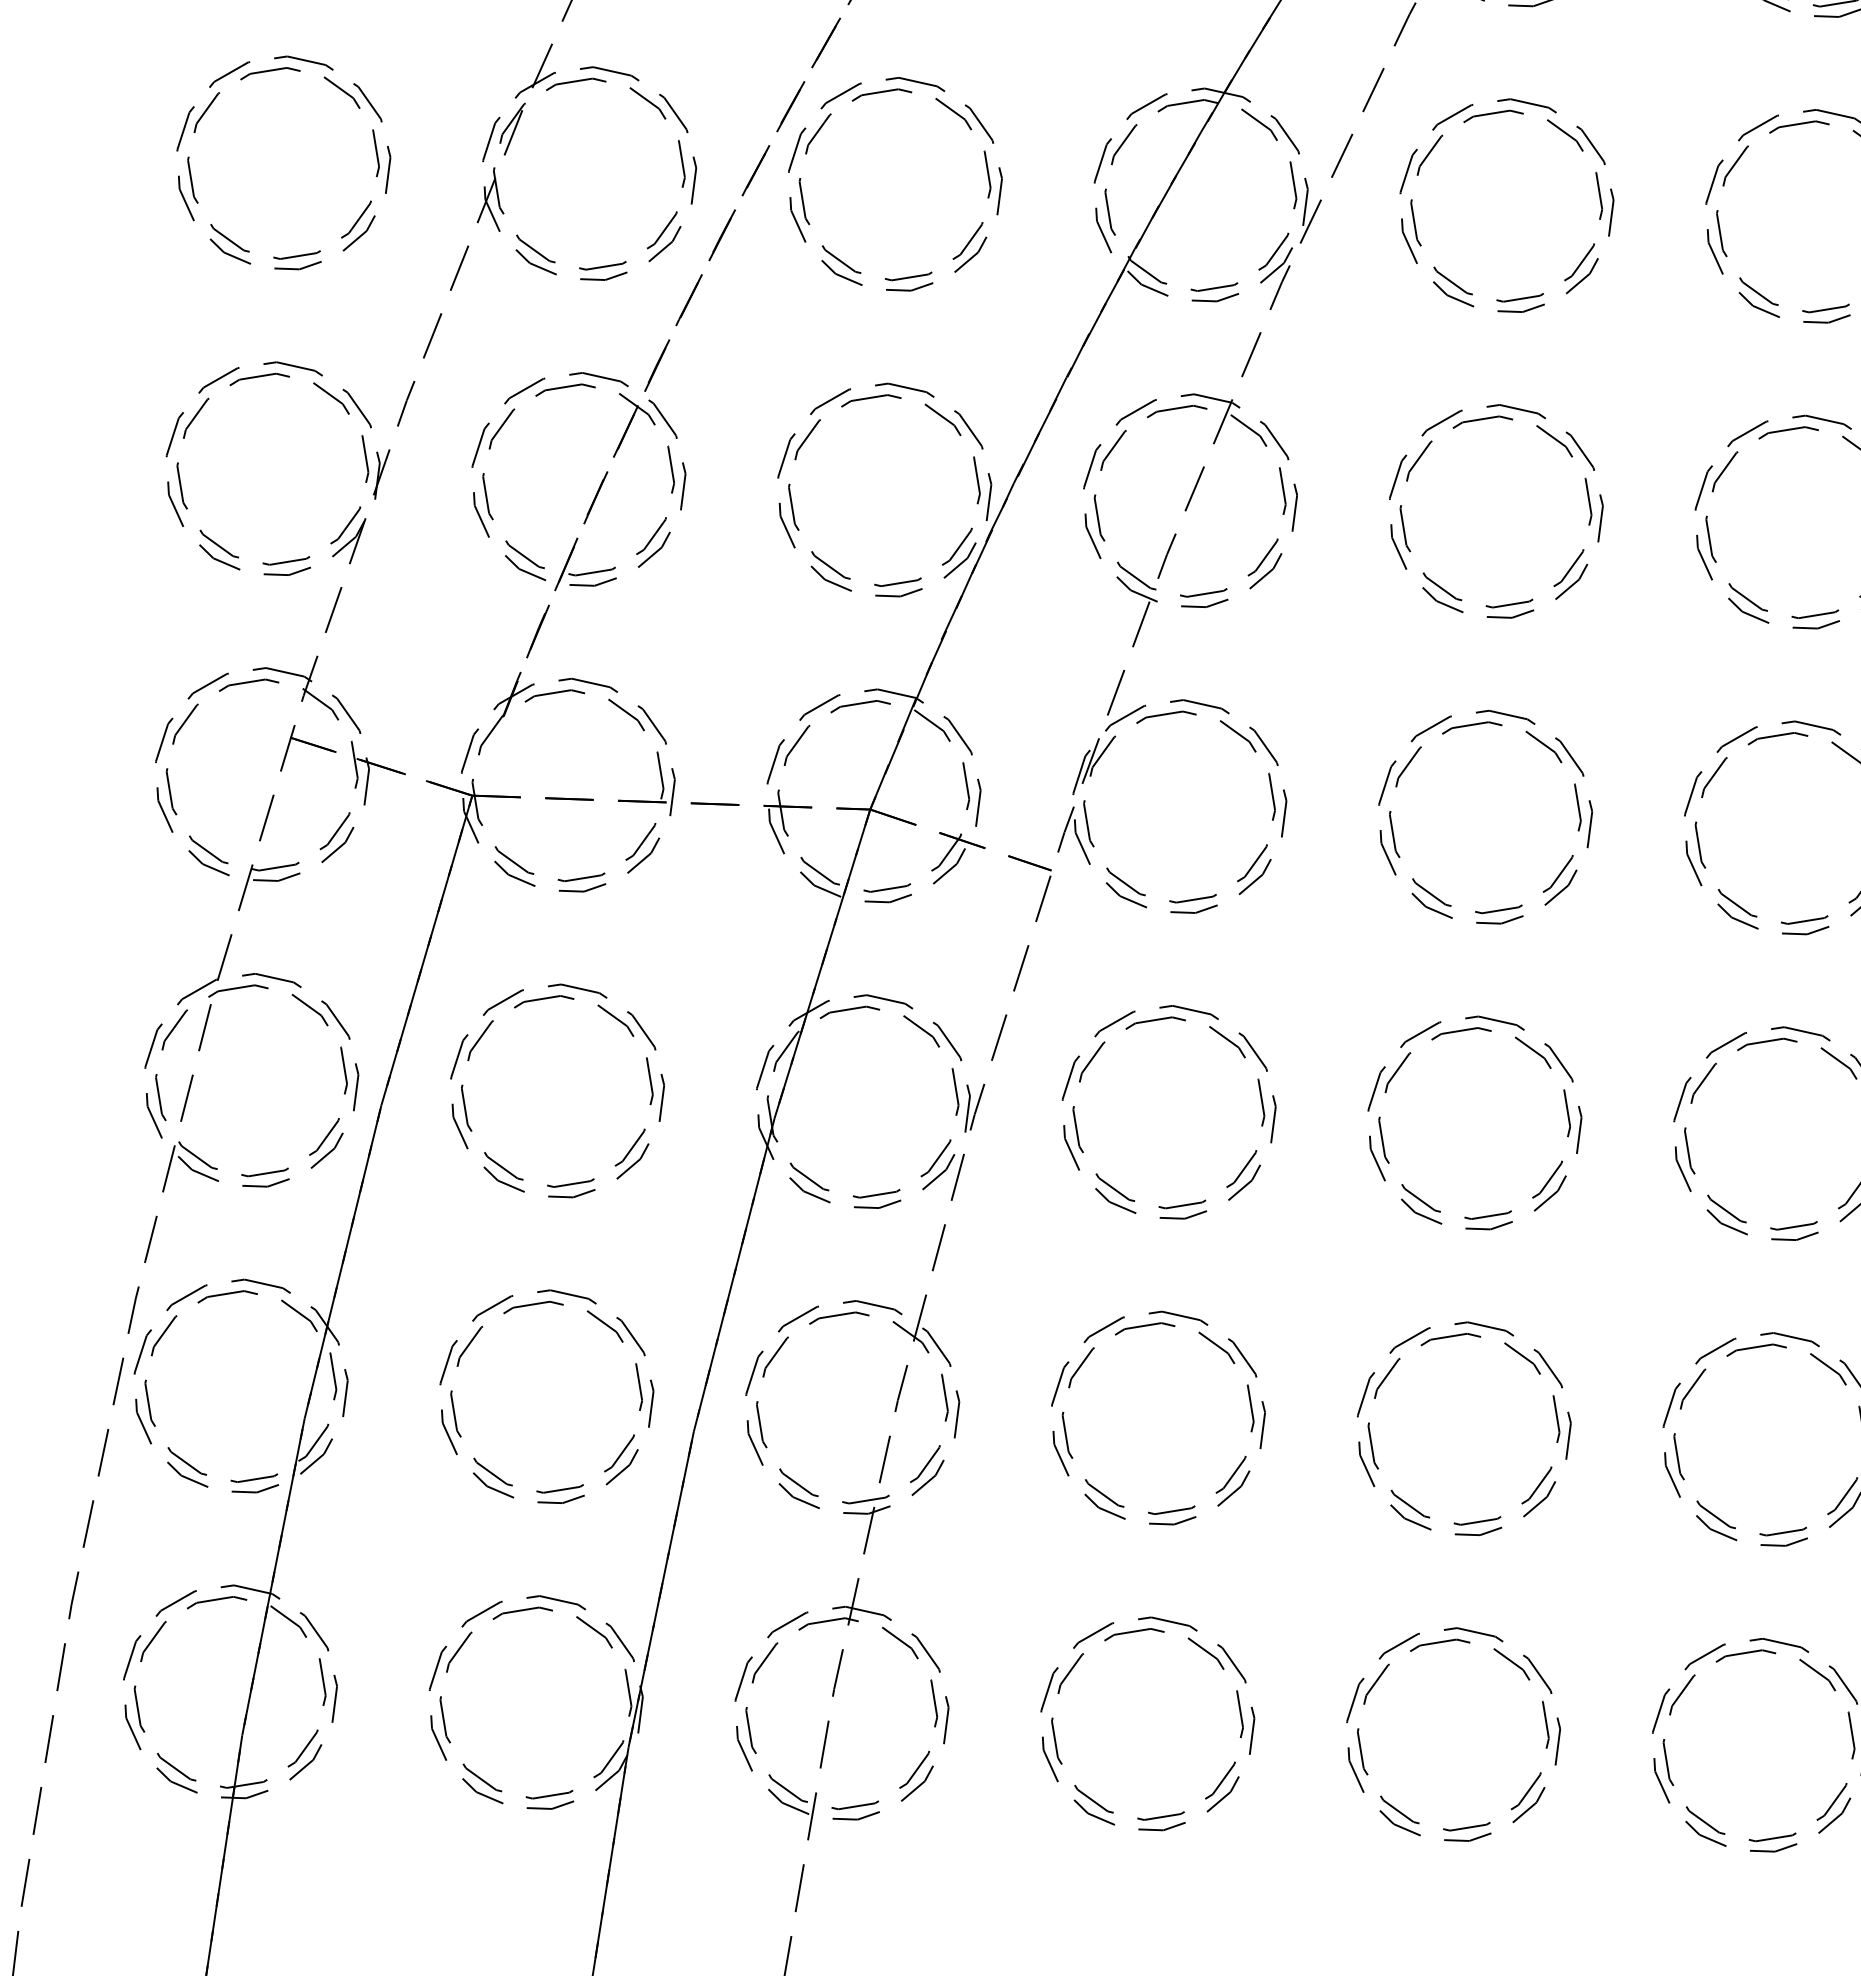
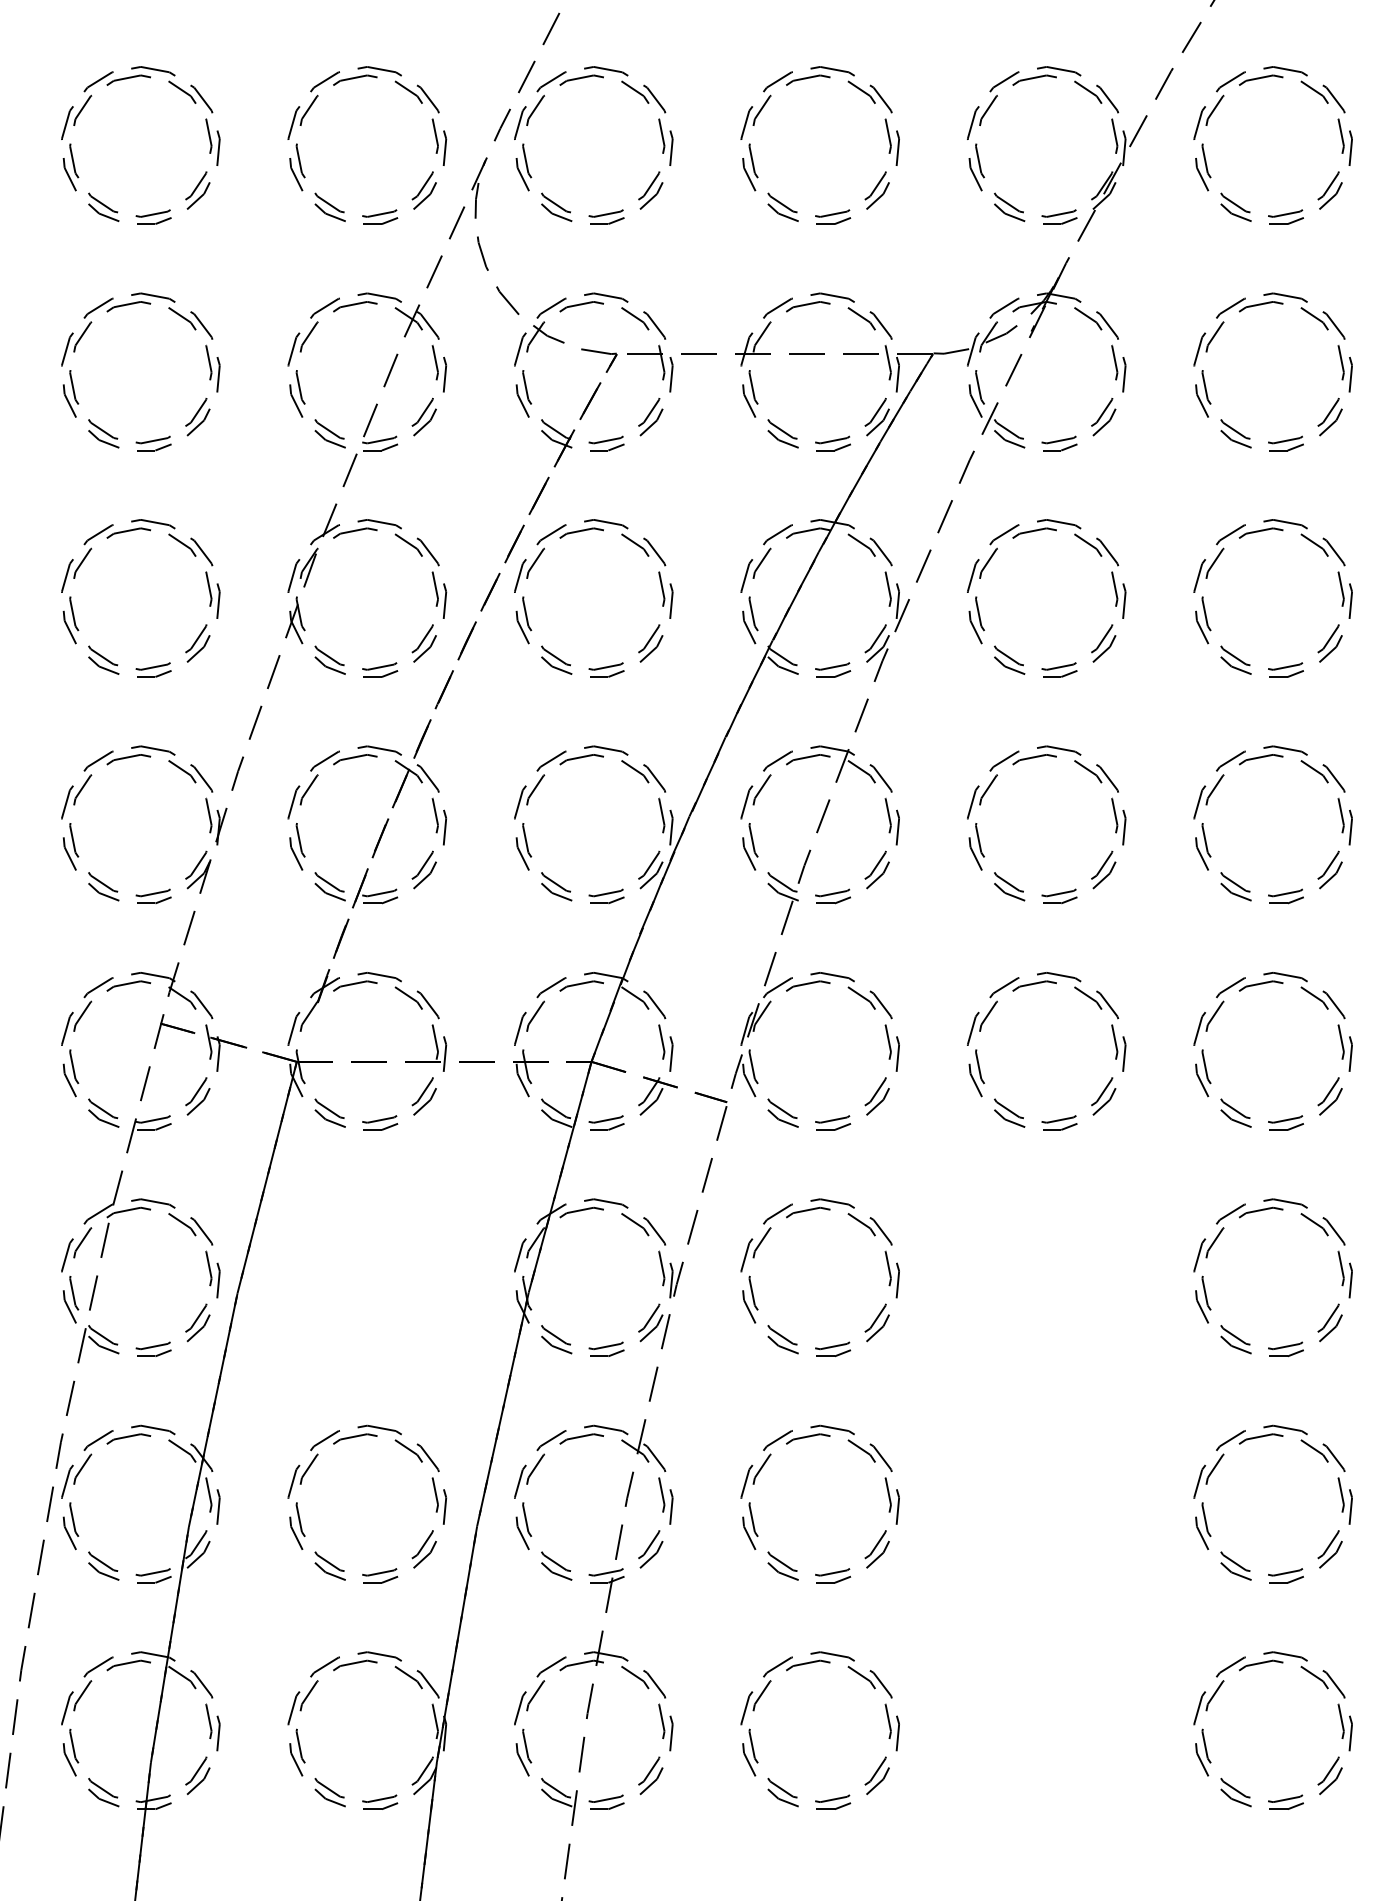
part: (543, 1000) -> (354, 1211), removed
part: (1461, 1032) -> (1034, 1211), removed
part: (1446, 1338) -> (1031, 1438), removed
part: (1438, 1644) -> (1033, 1664), removed

